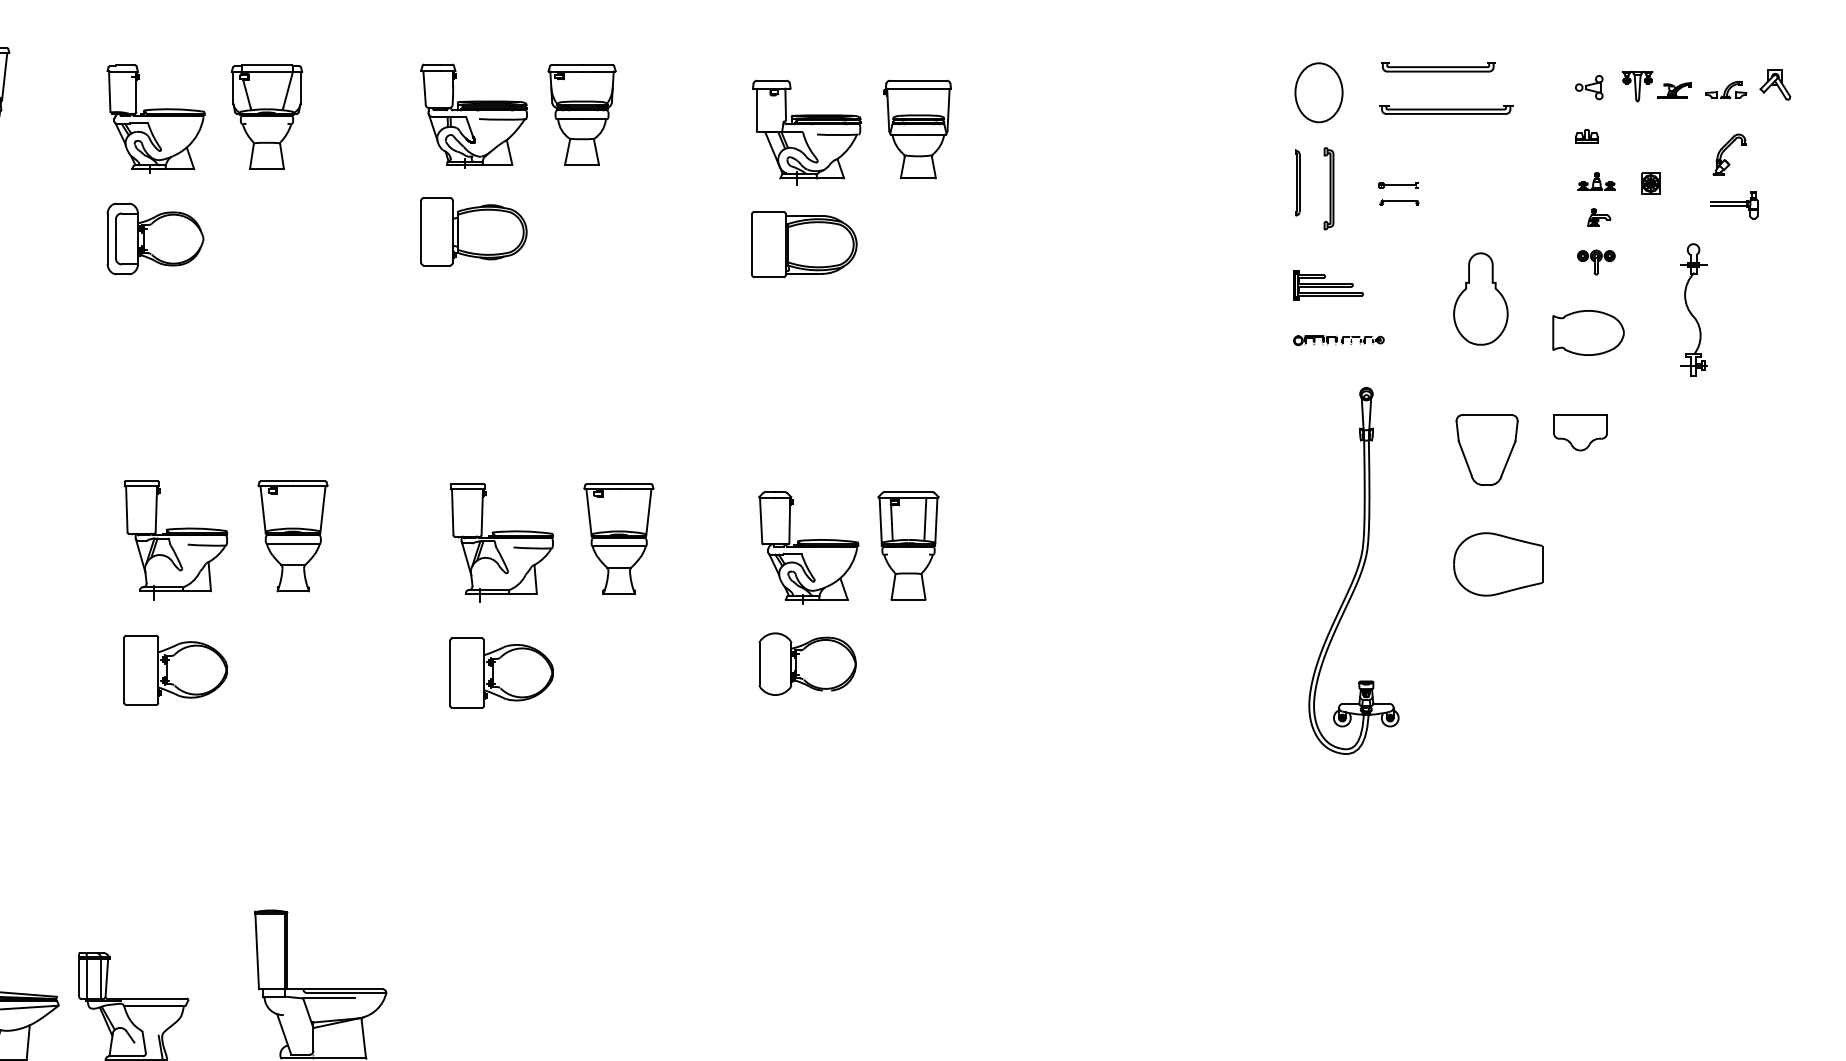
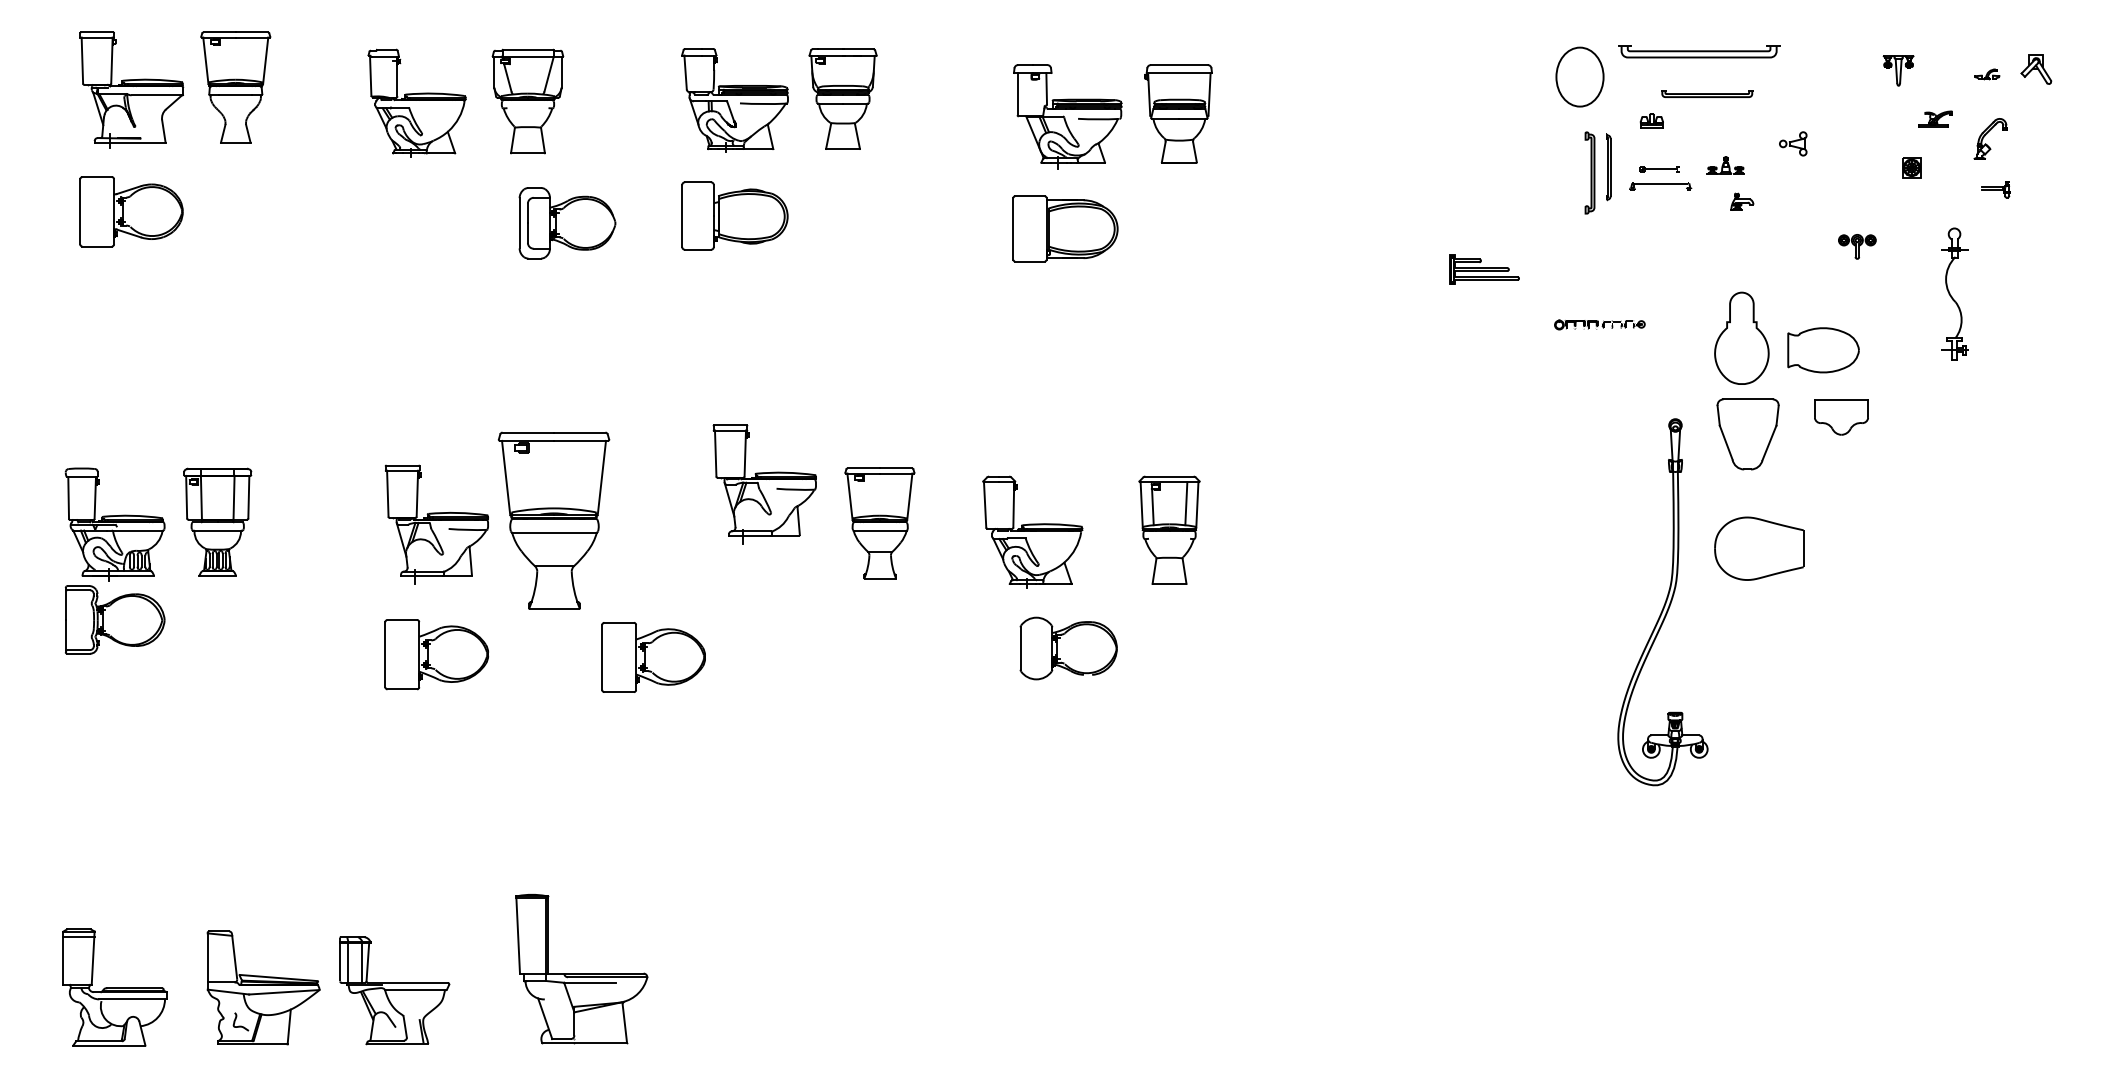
part: (1438, 67) -> (1699, 51), size x1.4
part: (1589, 87) -> (1793, 143), moved
part: (1674, 90) -> (1935, 118), moved
part: (1726, 90) -> (1987, 74), size x0.6
part: (1446, 110) -> (1707, 94), size x0.7
part: (1586, 136) -> (1651, 120), moved
part: (1596, 181) -> (1725, 165), moved
part: (1297, 183) -> (1608, 167), moved
part: (1399, 202) -> (1660, 186), size x1.6
part: (1734, 205) -> (1995, 189), size x0.6
part: (1599, 217) -> (1742, 201), moved
part: (155, 239) -> (567, 223), moved
part: (1328, 285) -> (1484, 269), moved
part: (1480, 298) -> (1741, 337), moved
curve: (1588, 312) -> (1823, 329), moved
part: (292, 536) -> (553, 520), size x1.6
part: (501, 543) -> (764, 484), moved
part: (808, 547) -> (1032, 531), moved
part: (1353, 571) -> (1662, 602), moved
part: (501, 673) -> (653, 657), moved

